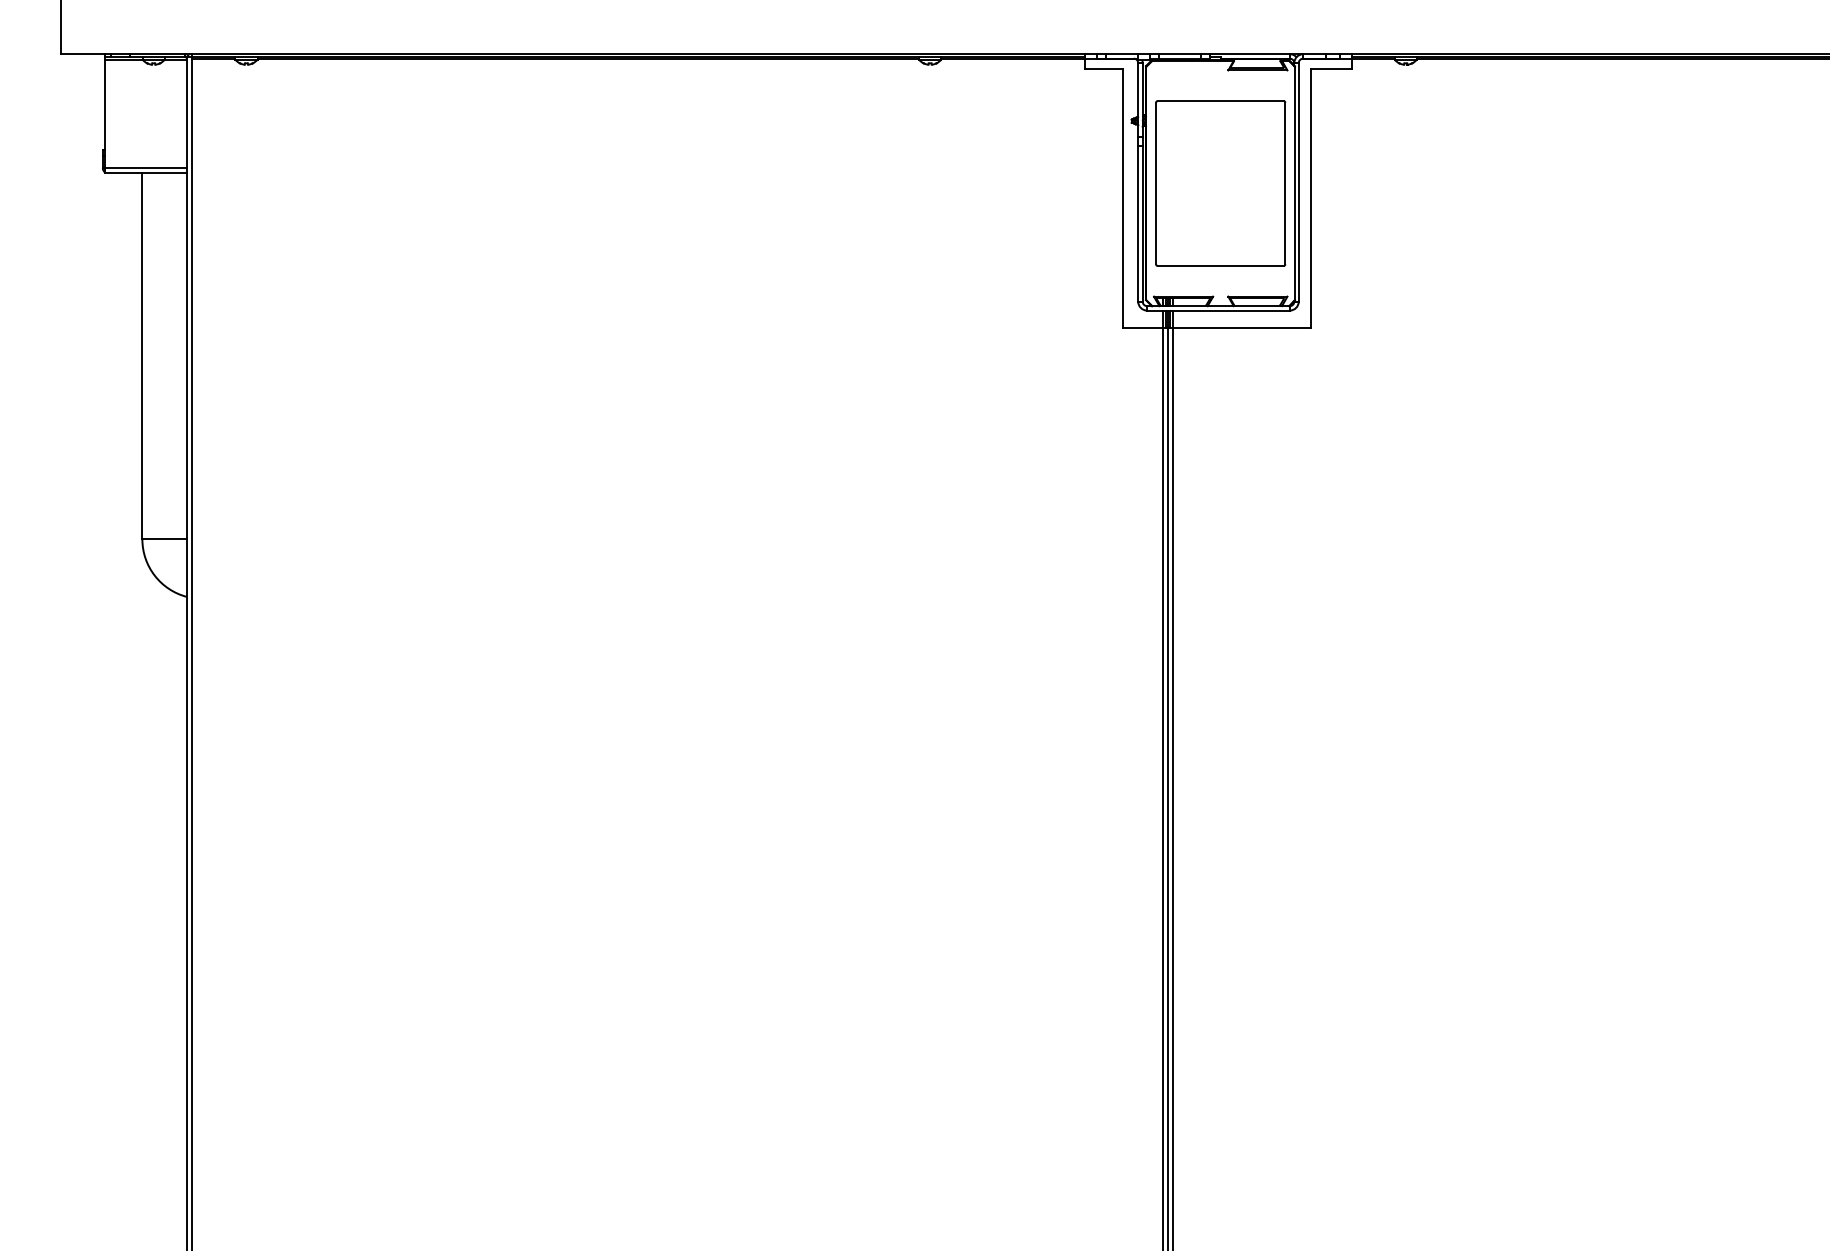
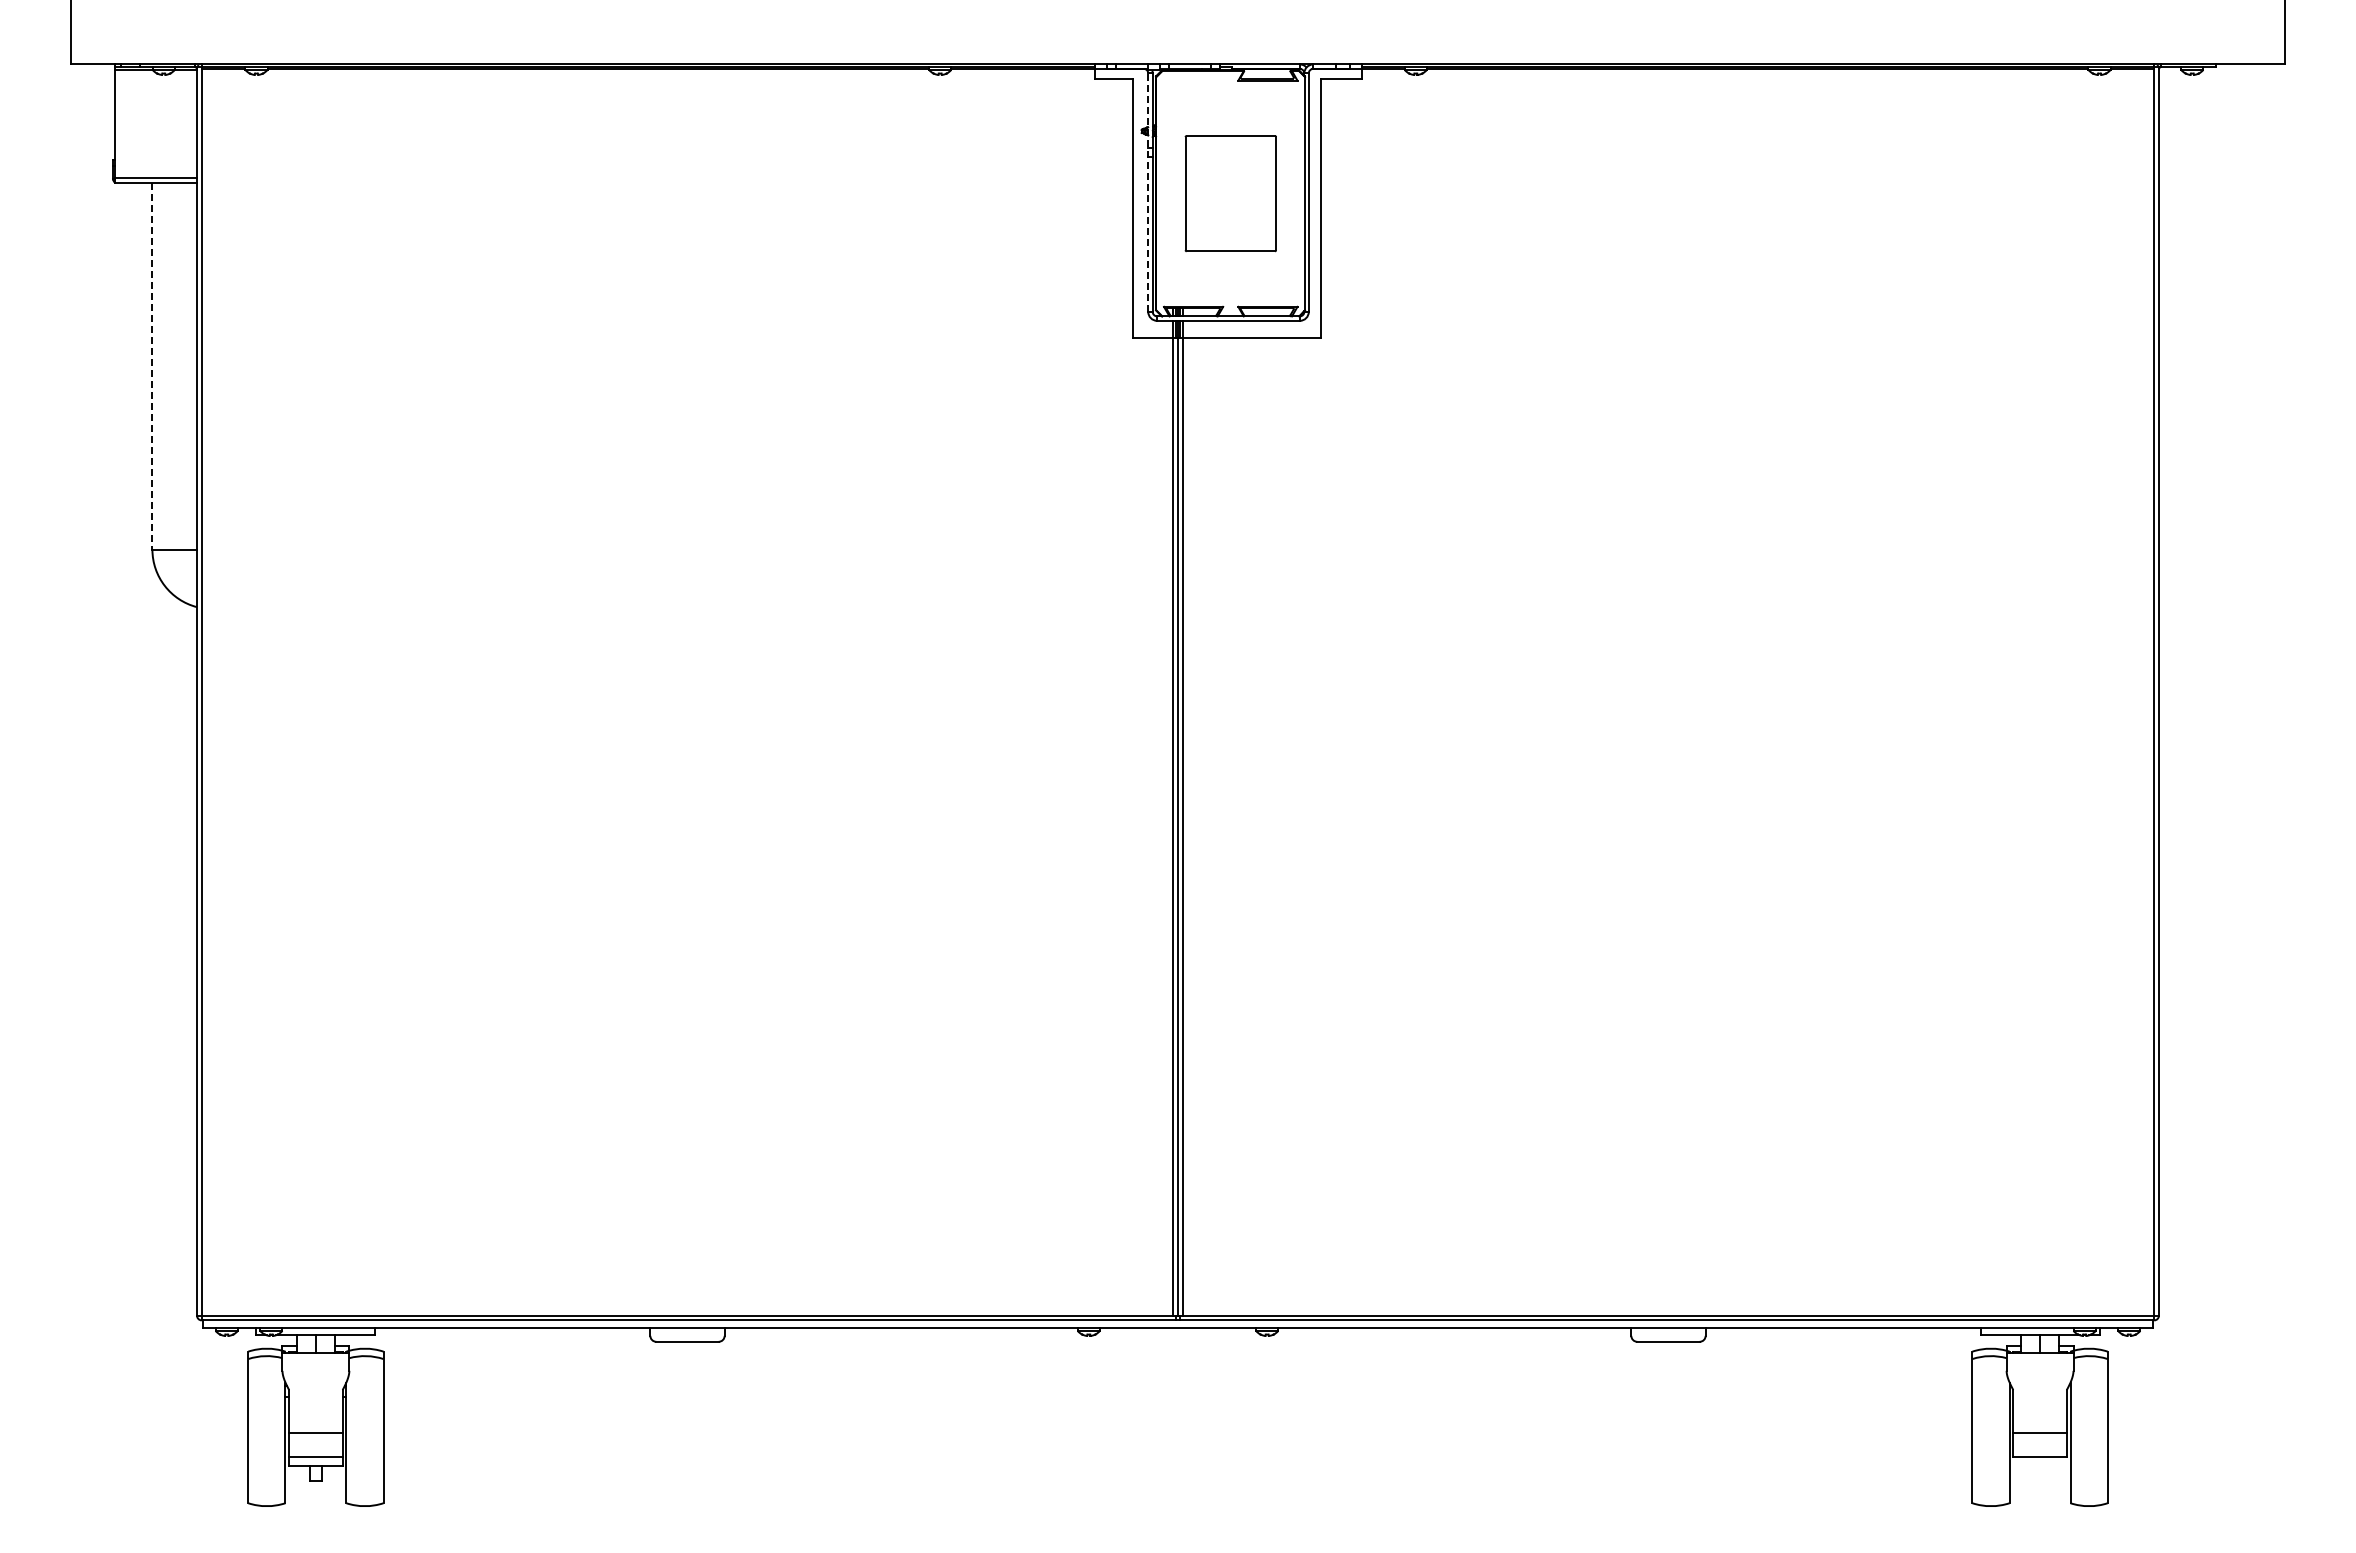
line: (1138, 182) -> (1148, 192), solid -> dashed
part: (1220, 183) -> (1230, 193), size x0.7
line: (142, 356) -> (152, 366), solid -> dashed

